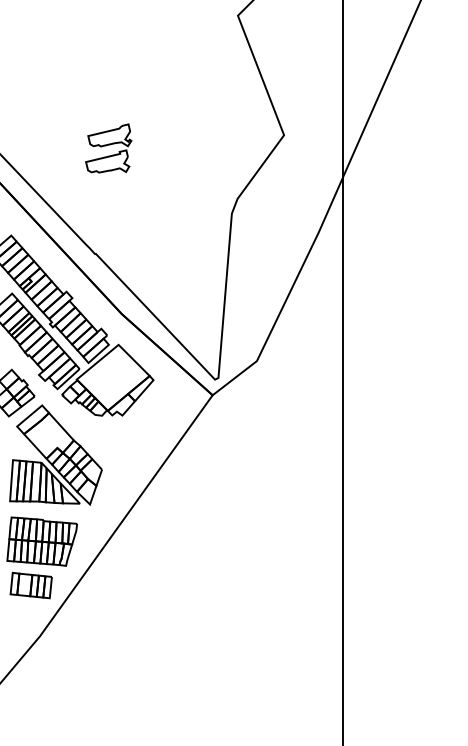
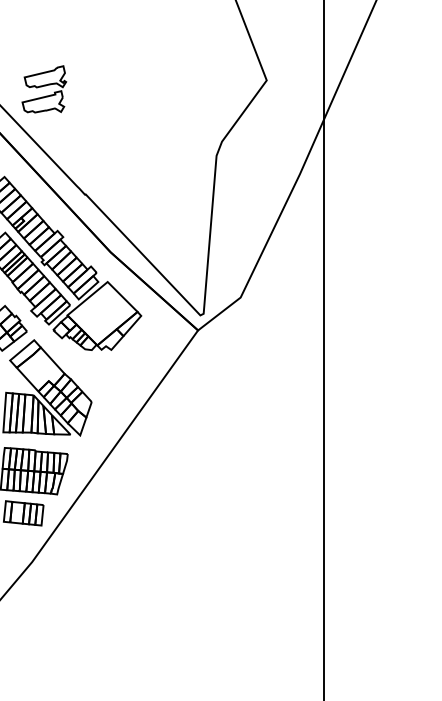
part: (108, 148) -> (44, 89), moved

